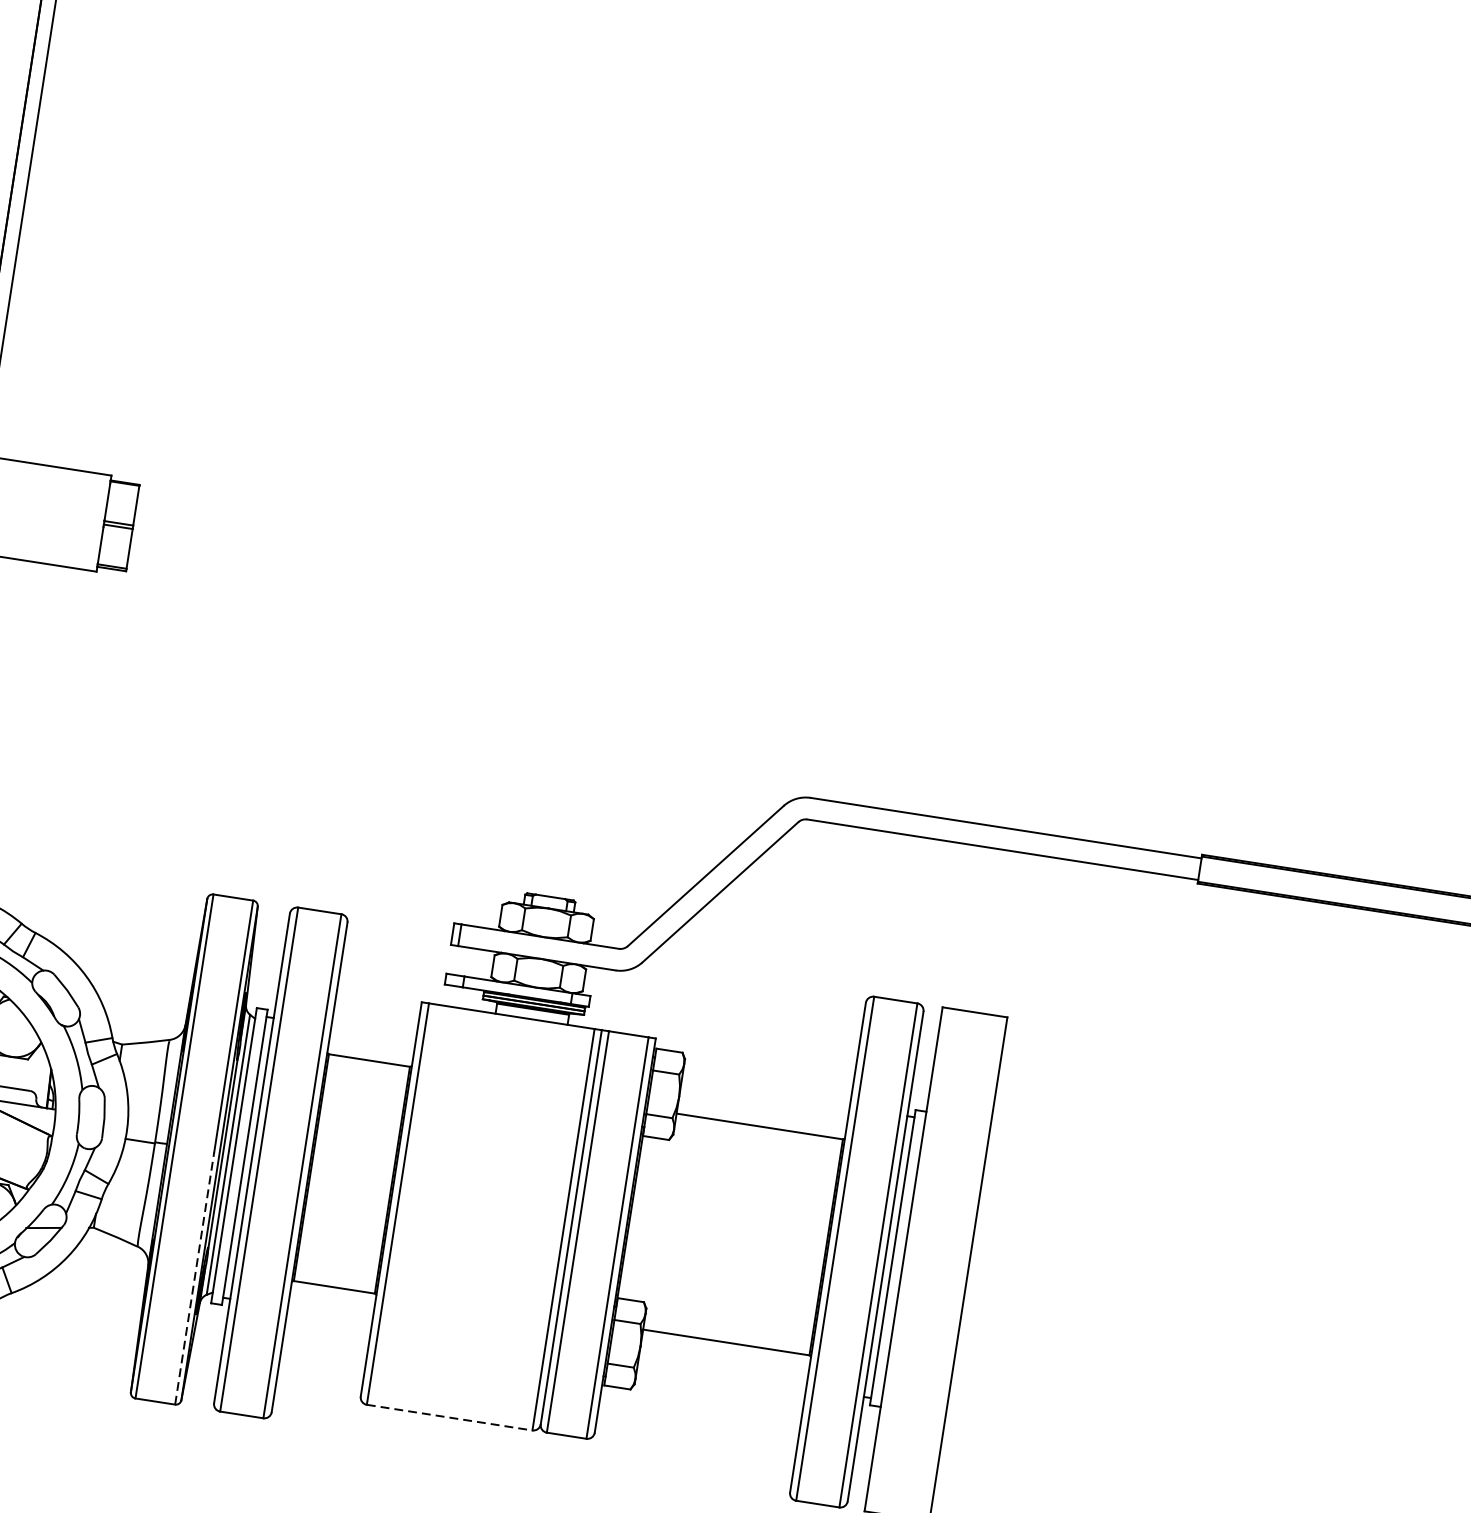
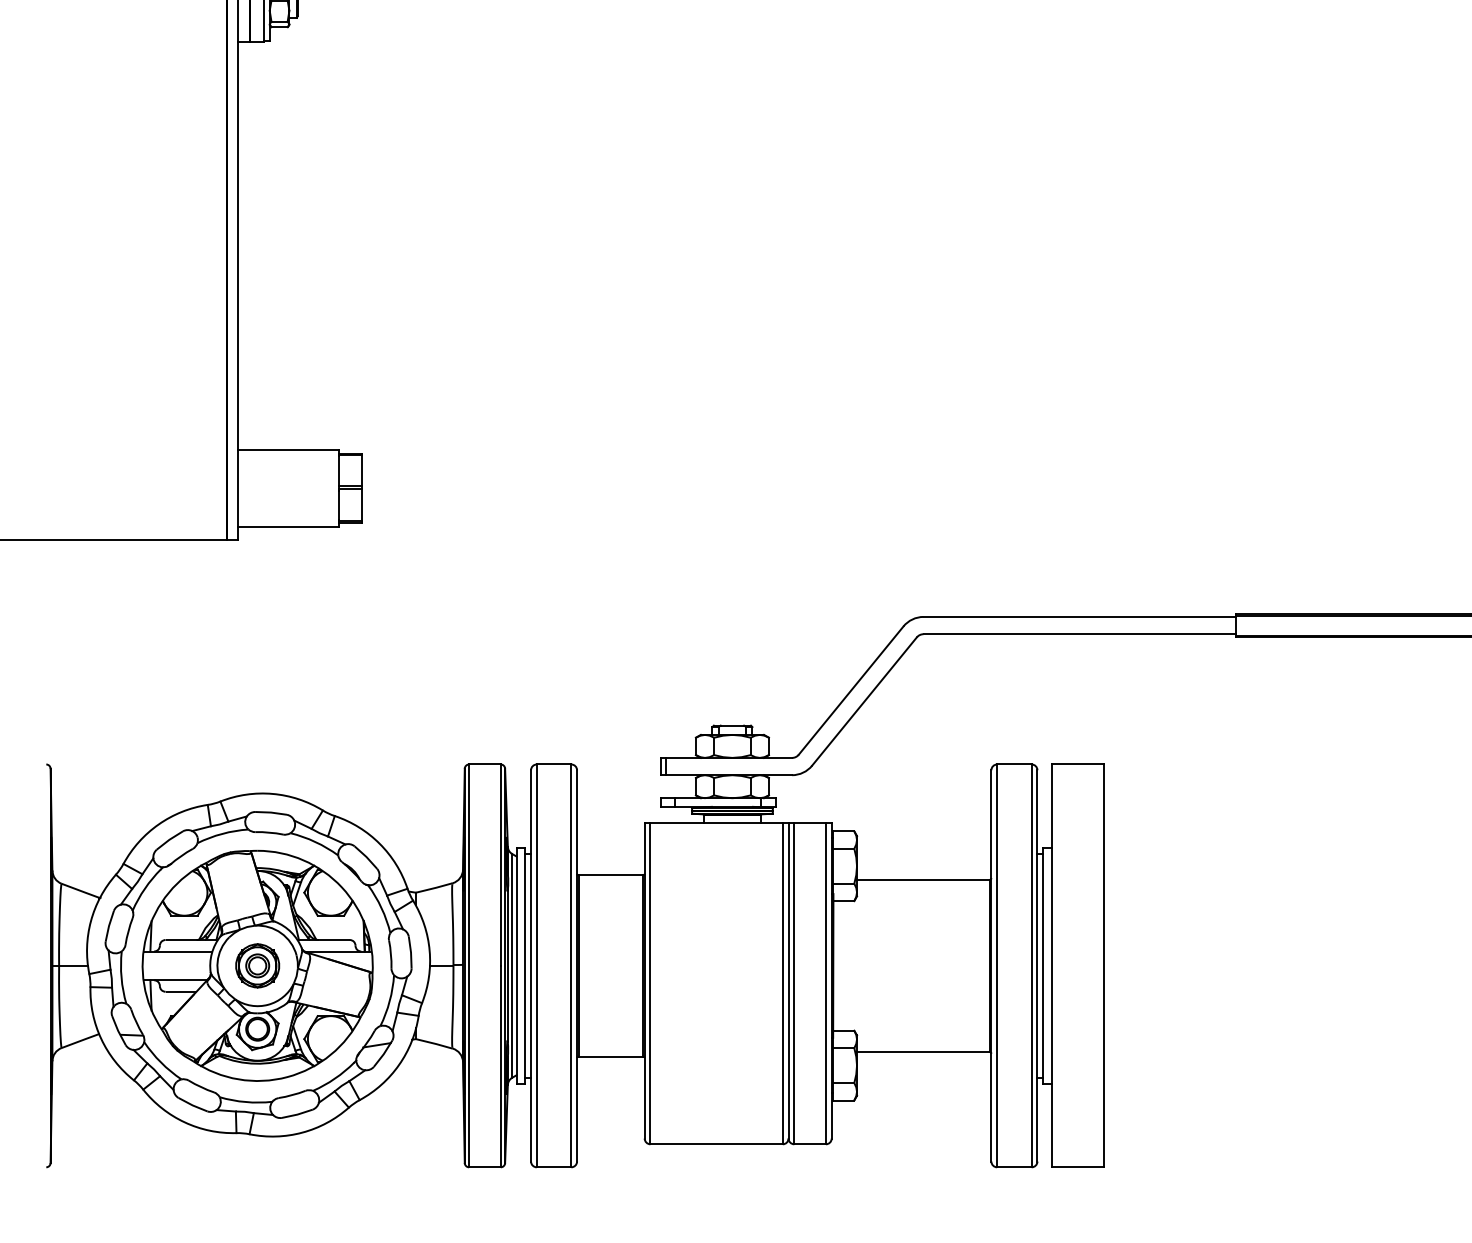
line: (194, 1278) -> (500, 1066), dashed -> solid
line: (450, 1418) -> (717, 1144), dashed -> solid

